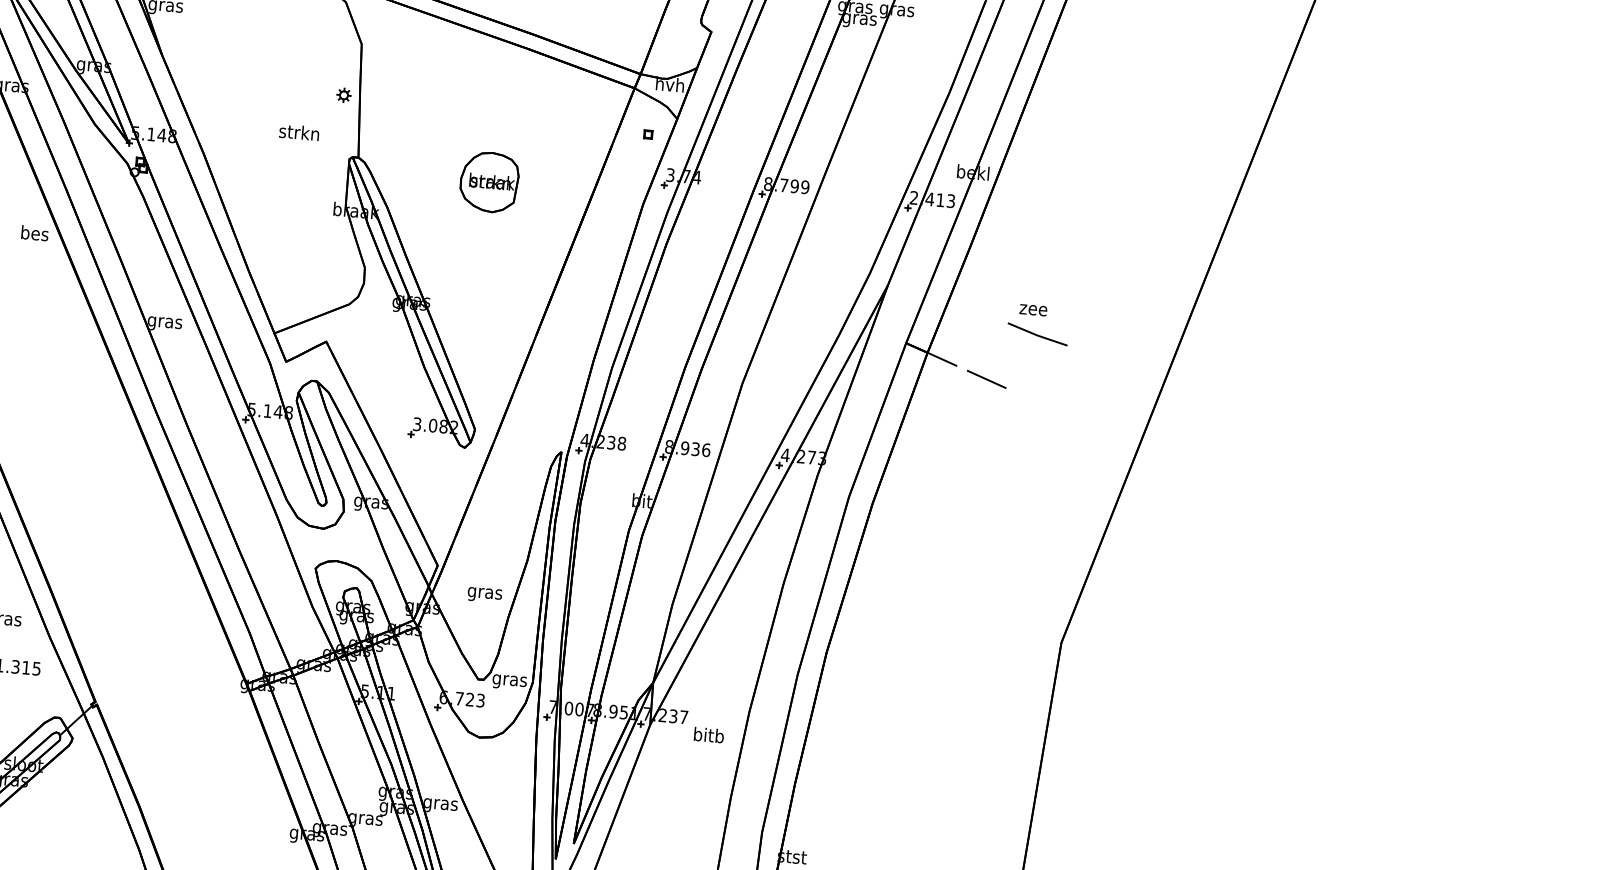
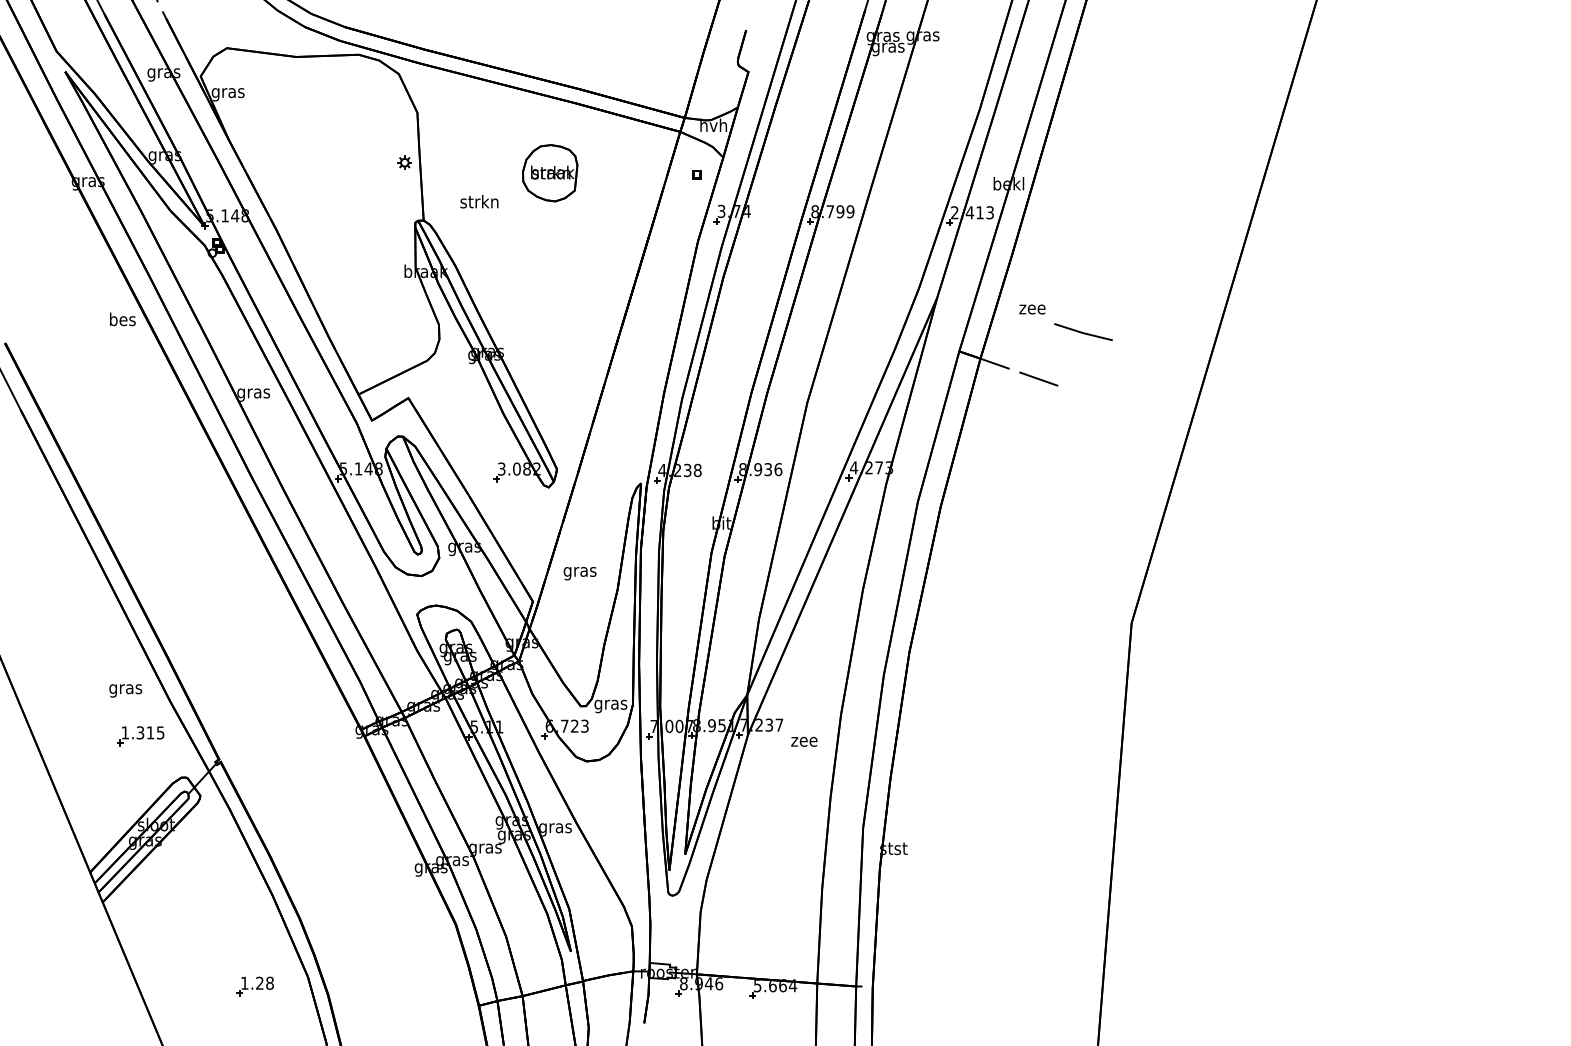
text: (299, 132) -> (479, 201), moved
part: (489, 182) -> (550, 173), moved
text: (1033, 310) -> (1032, 309), moved
text: (484, 594) -> (579, 573), moved
text: (708, 734) -> (804, 739), bitb -> zee

